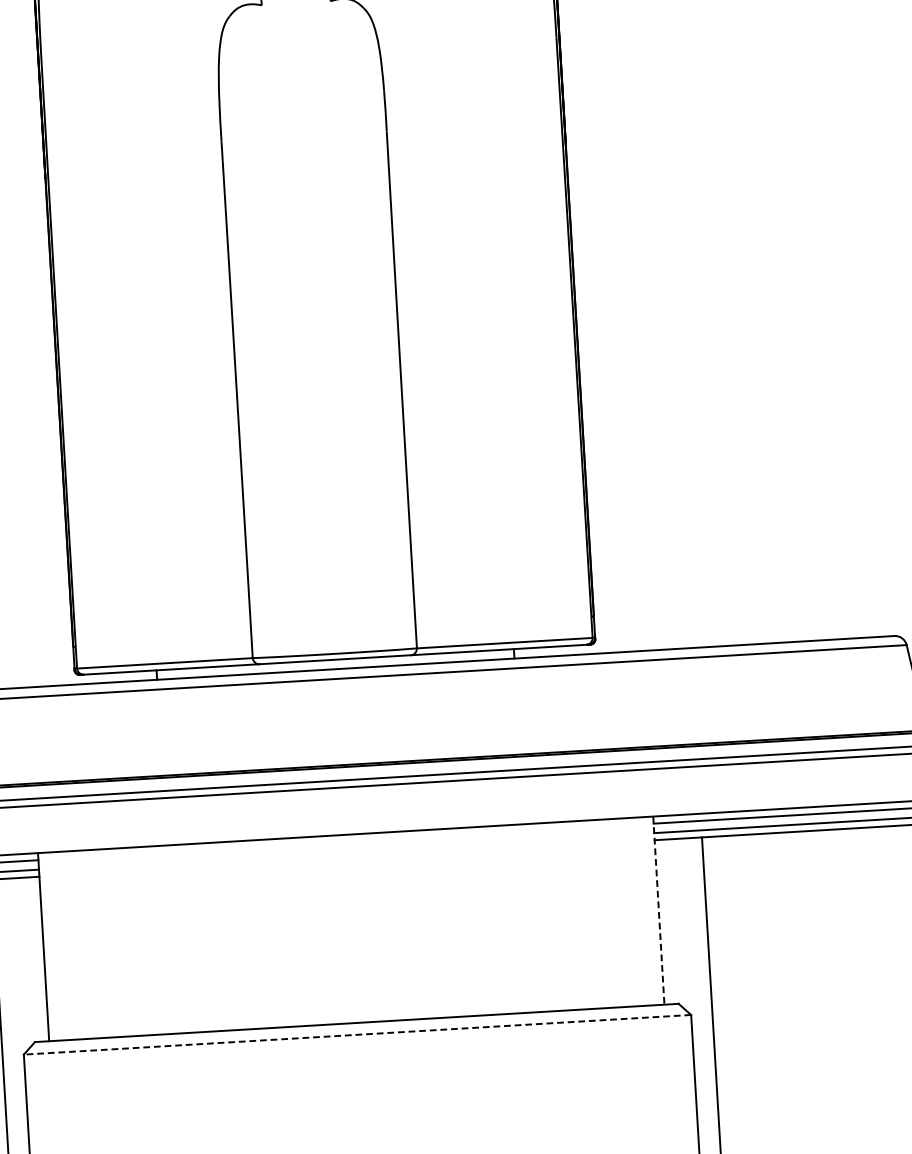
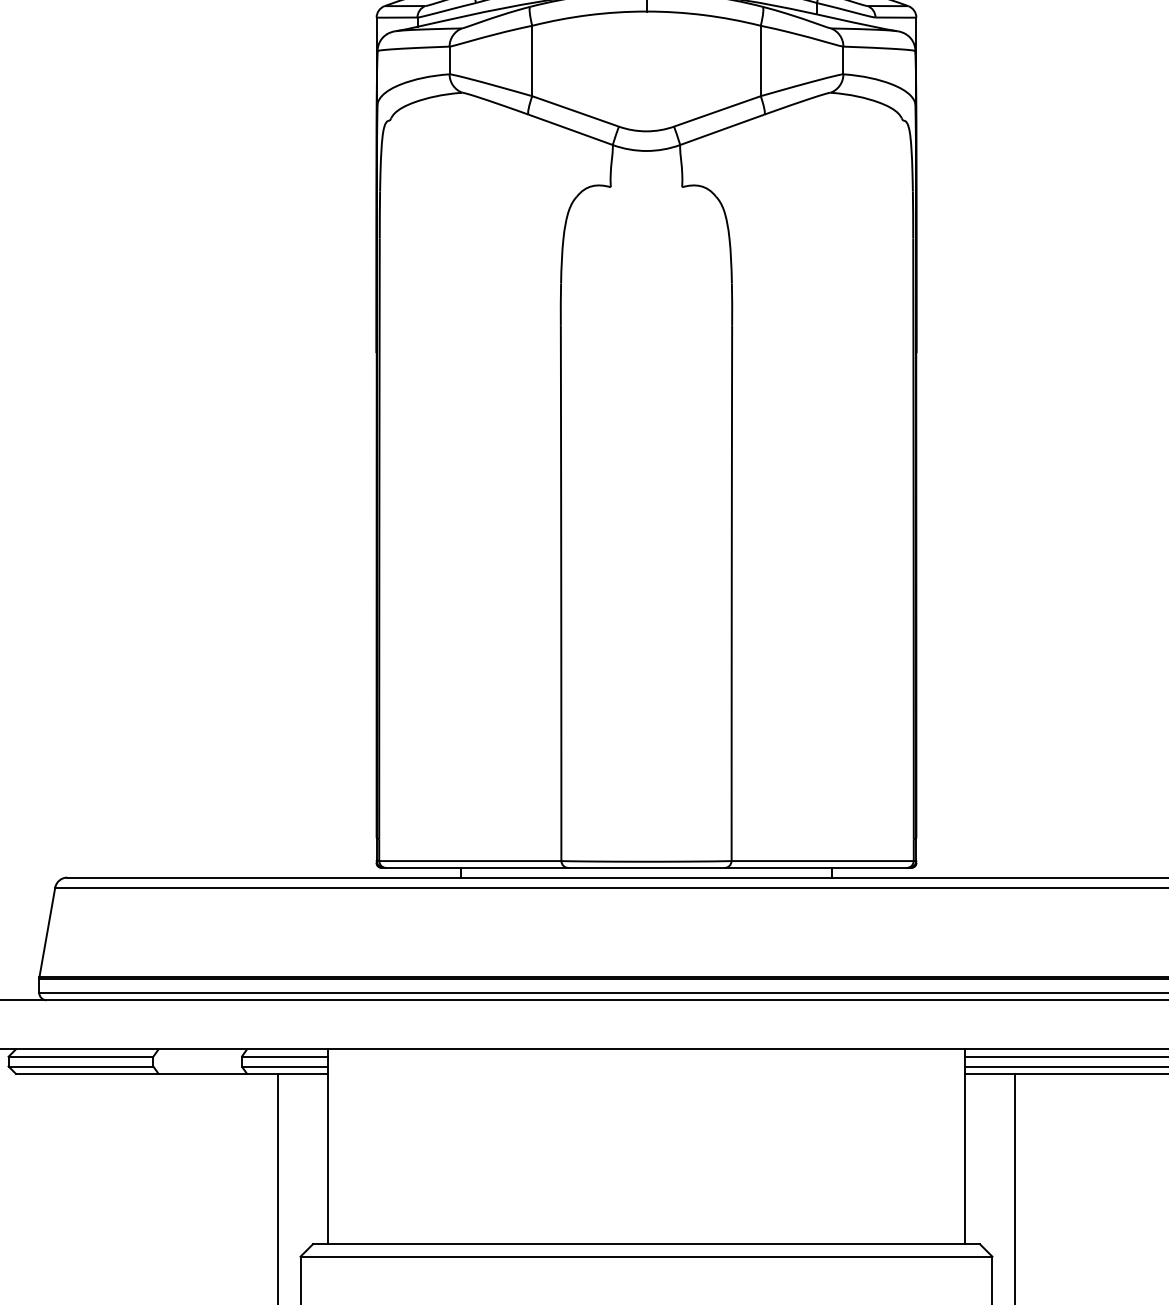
line: (658, 910) -> (965, 1146), dashed -> solid
line: (357, 1034) -> (646, 1256), dashed -> solid

